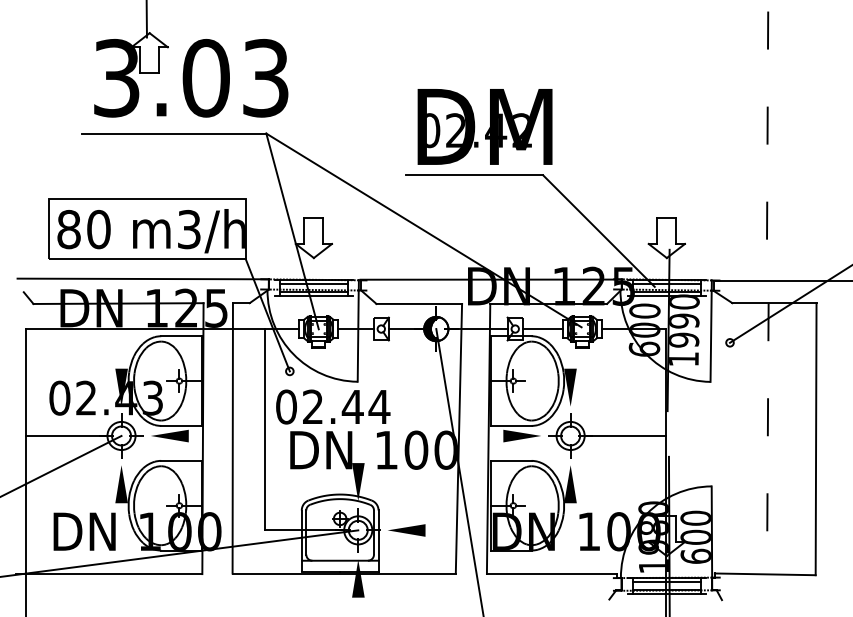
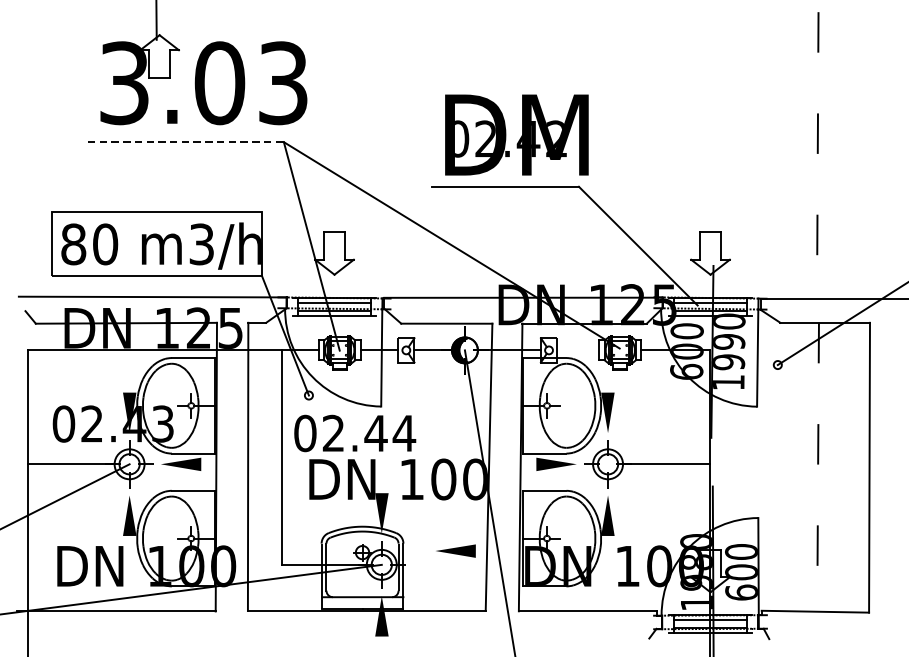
line: (174, 133) -> (186, 142), solid -> dashed
line: (542, 329) -> (578, 350), removed
part: (406, 530) -> (455, 551), moved

